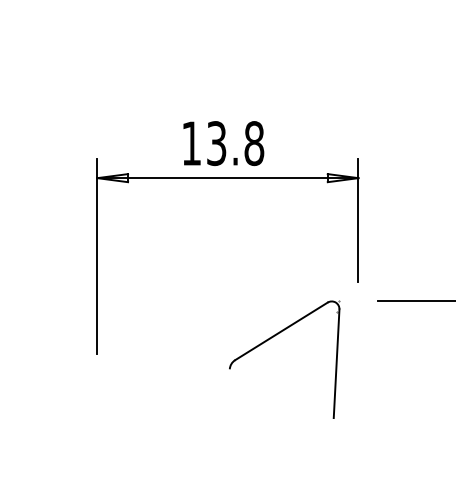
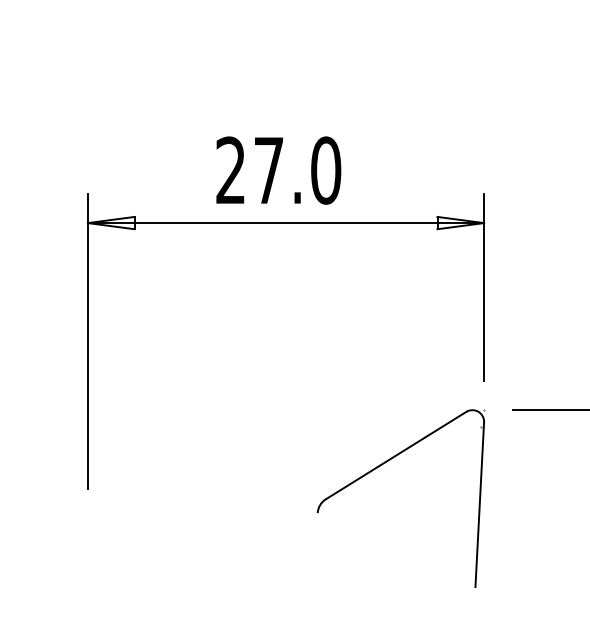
text: (223, 143) -> (279, 170), 13.8 -> 27.0
part: (272, 338) -> (382, 466), moved

